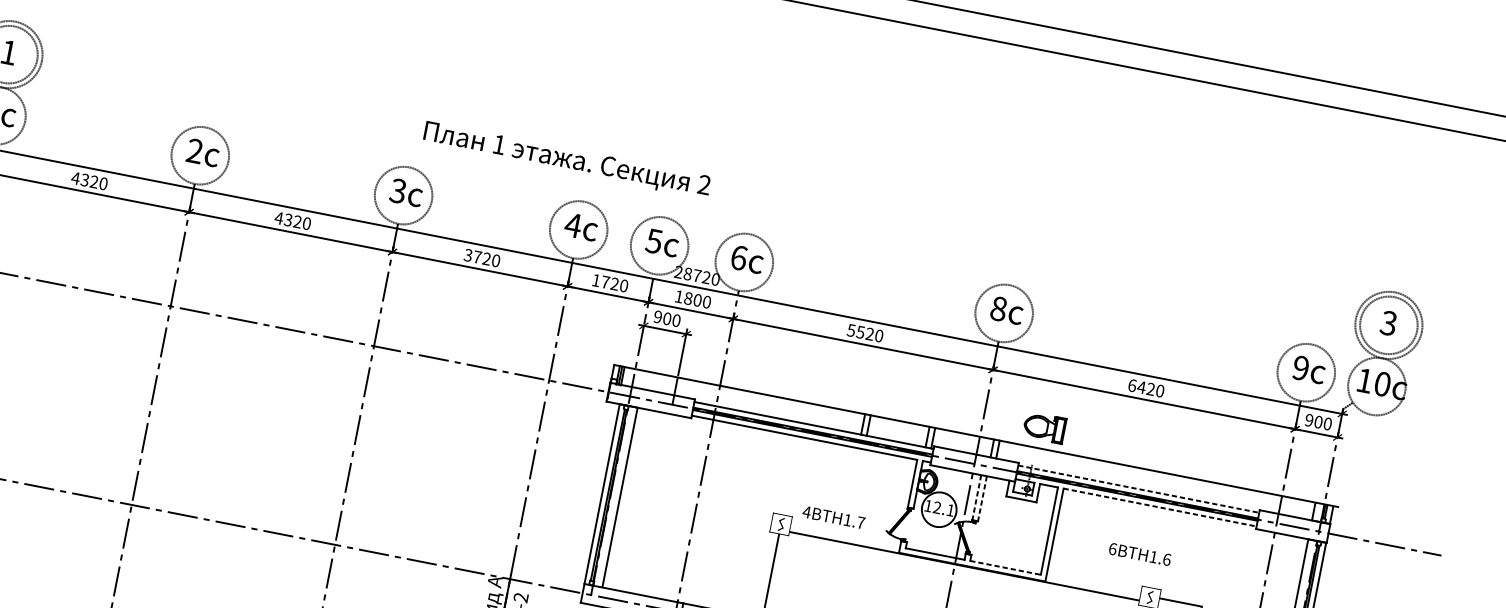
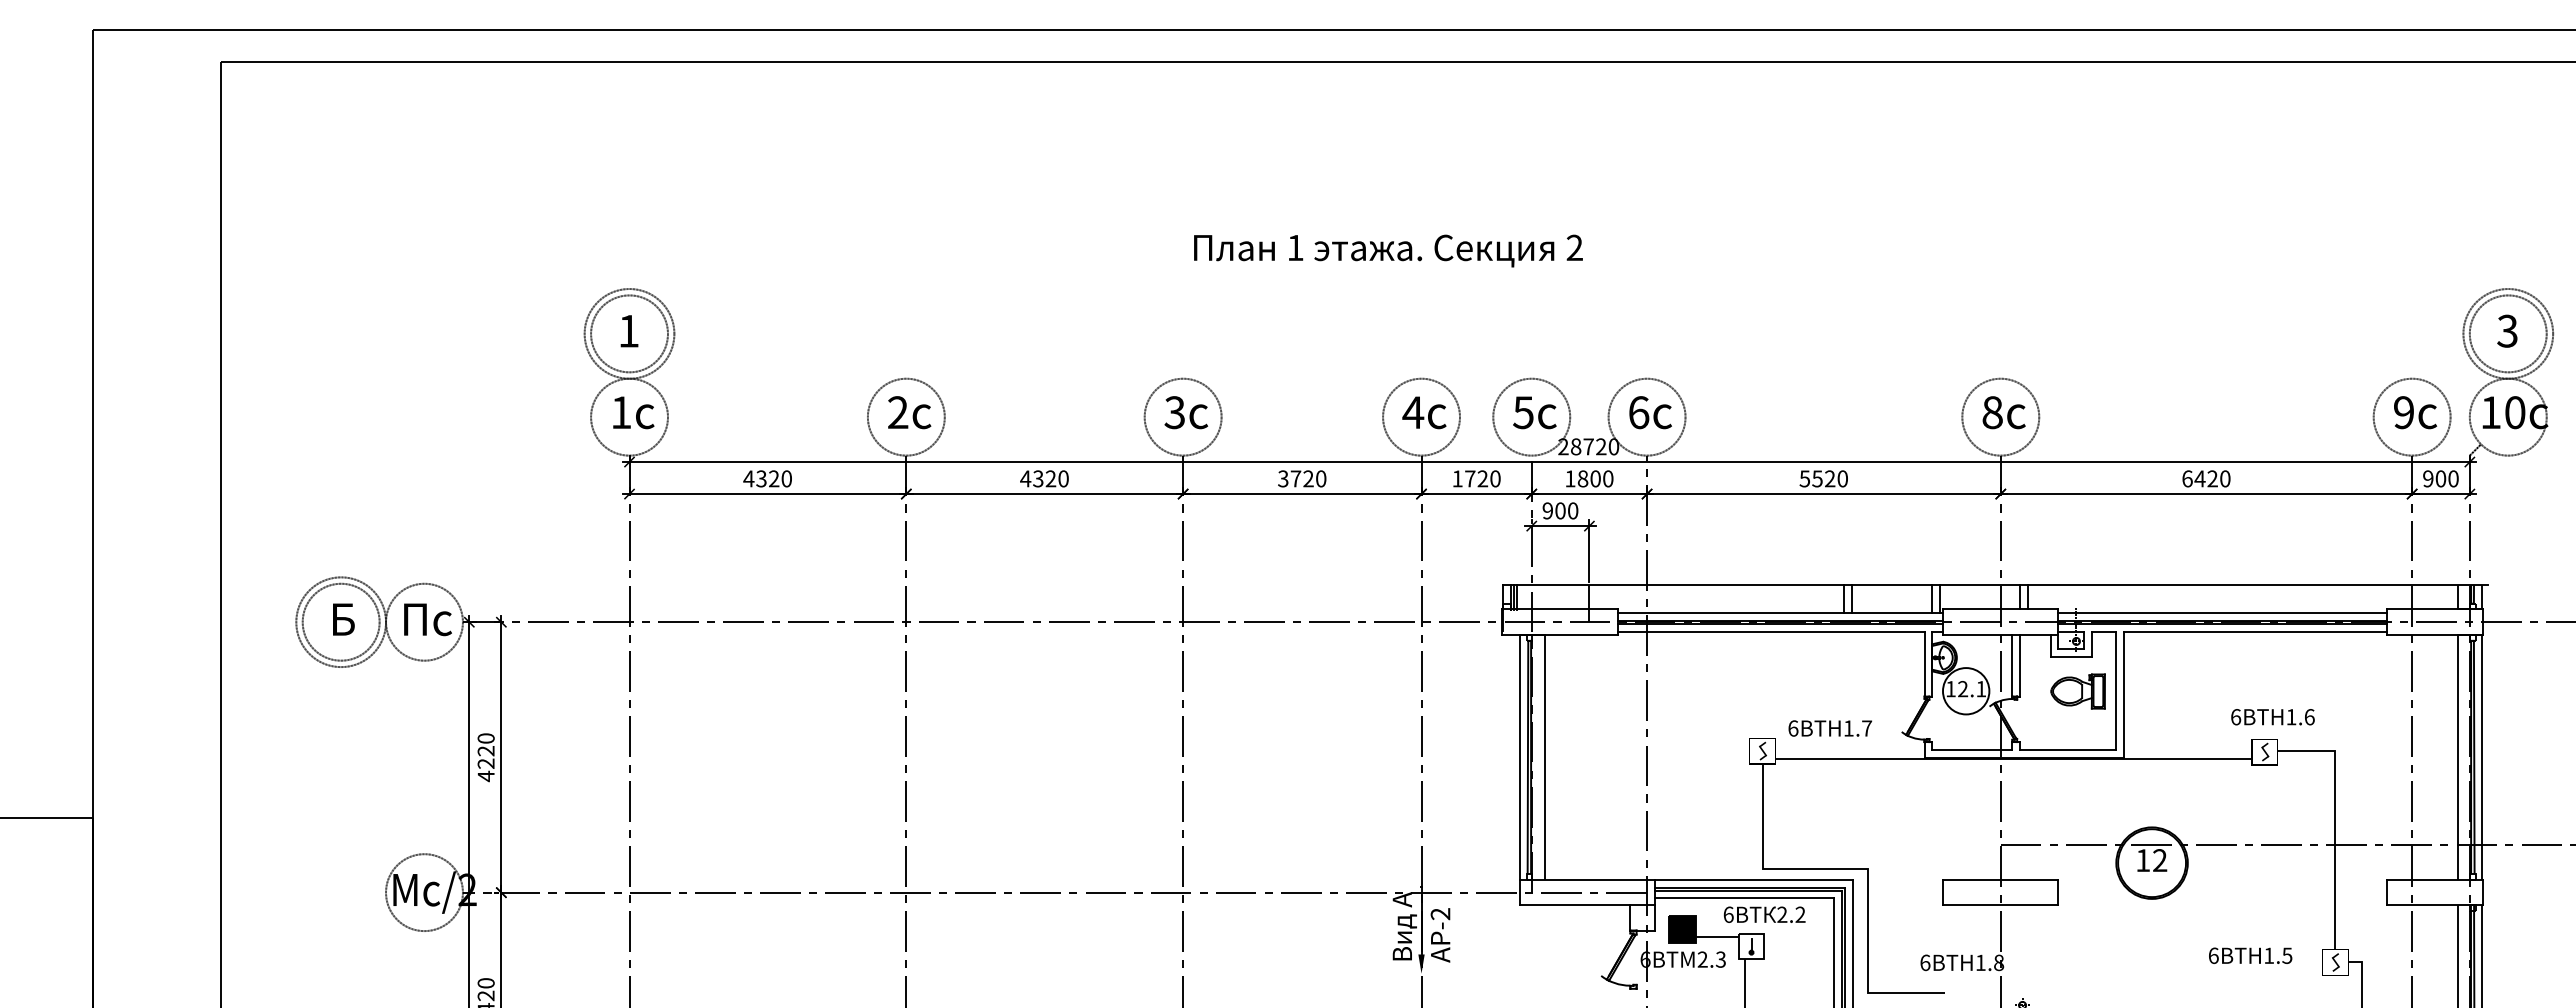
text: (567, 160) -> (1388, 250), moved
part: (1044, 427) -> (2077, 691), moved
line: (1138, 488) -> (2222, 612), dashed -> solid
line: (976, 497) -> (2012, 665), dashed -> solid
line: (982, 498) -> (2020, 665), dashed -> solid
line: (1160, 507) -> (2255, 631), dashed -> solid
text: (806, 512) -> (1792, 728), 4 -> 6
text: (1139, 554) -> (2272, 717), moved
line: (1005, 568) -> (2068, 750), dashed -> solid

